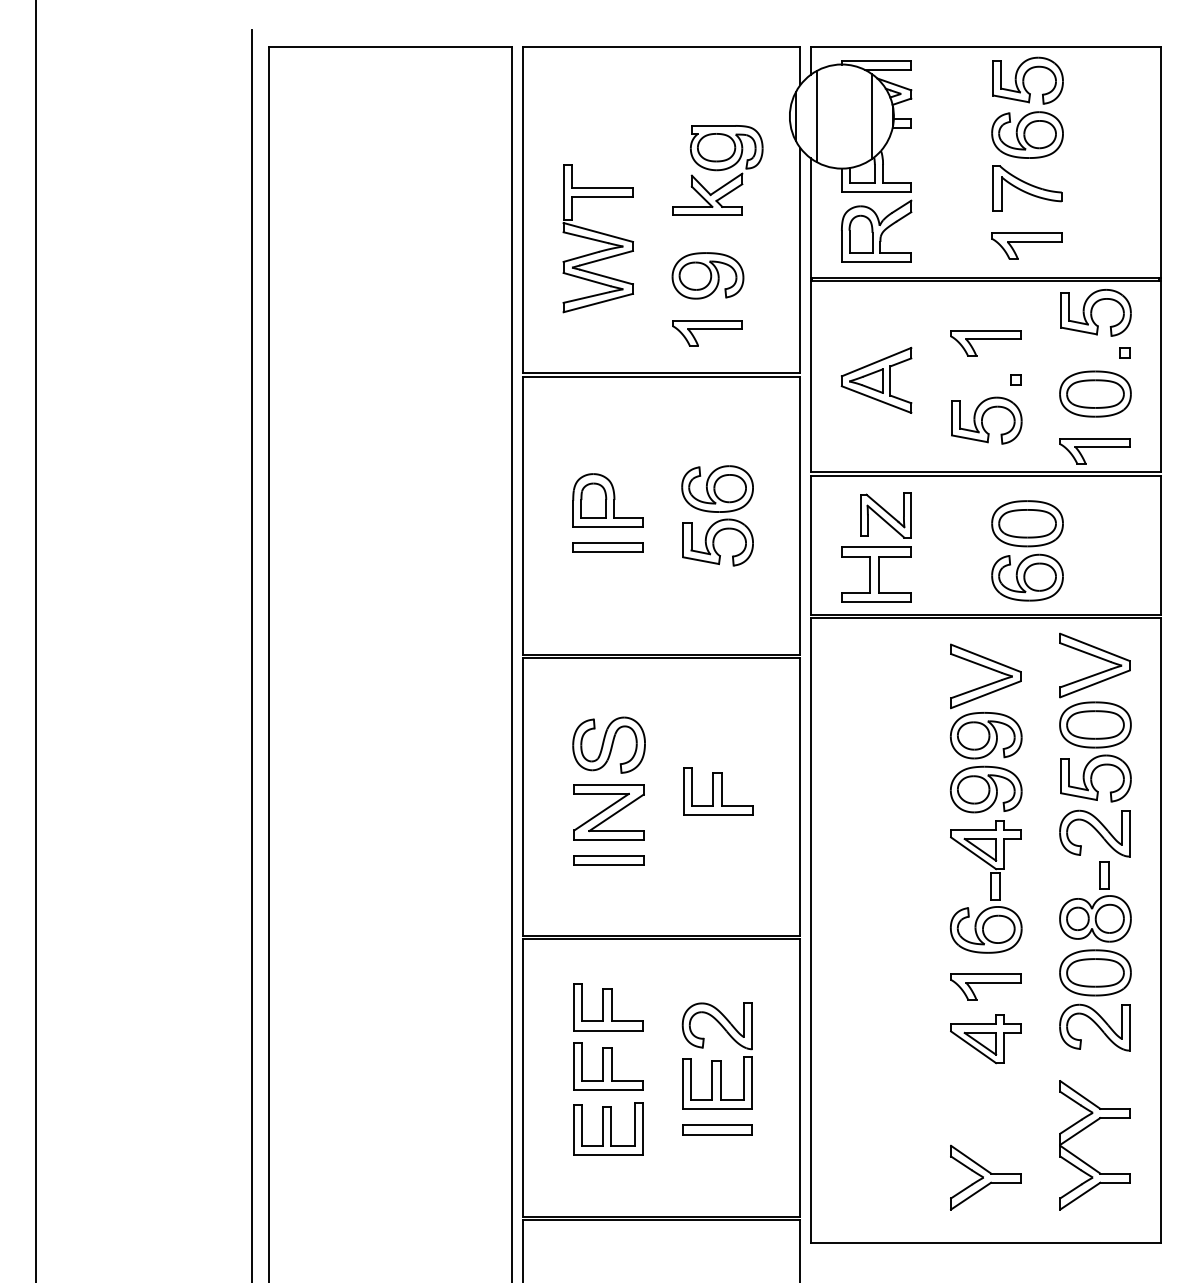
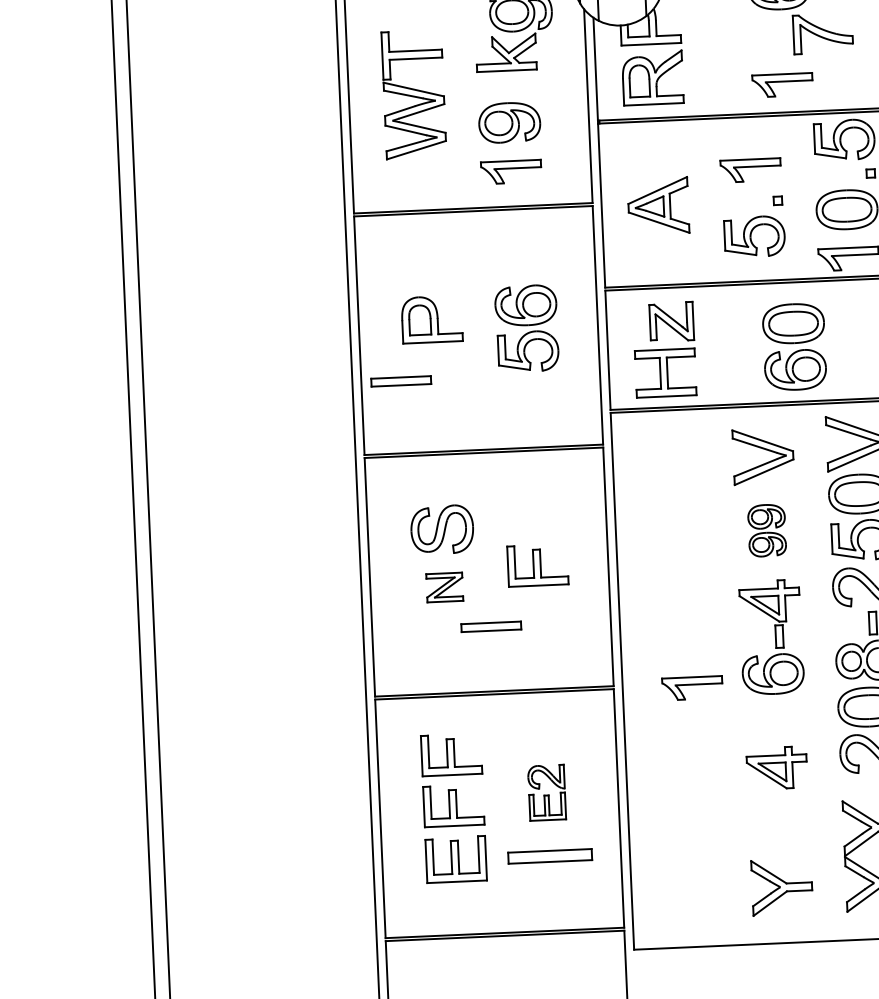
part: (1027, 188) -> (823, 33), moved
part: (607, 547) -> (400, 381), moved
part: (986, 762) -> (767, 530), size x0.6
part: (608, 812) -> (444, 587), size x0.6
part: (608, 860) -> (490, 626), moved
part: (985, 986) -> (692, 687), moved
part: (716, 1055) -> (546, 792), size x0.6
part: (717, 1129) -> (549, 855), size x1.4

